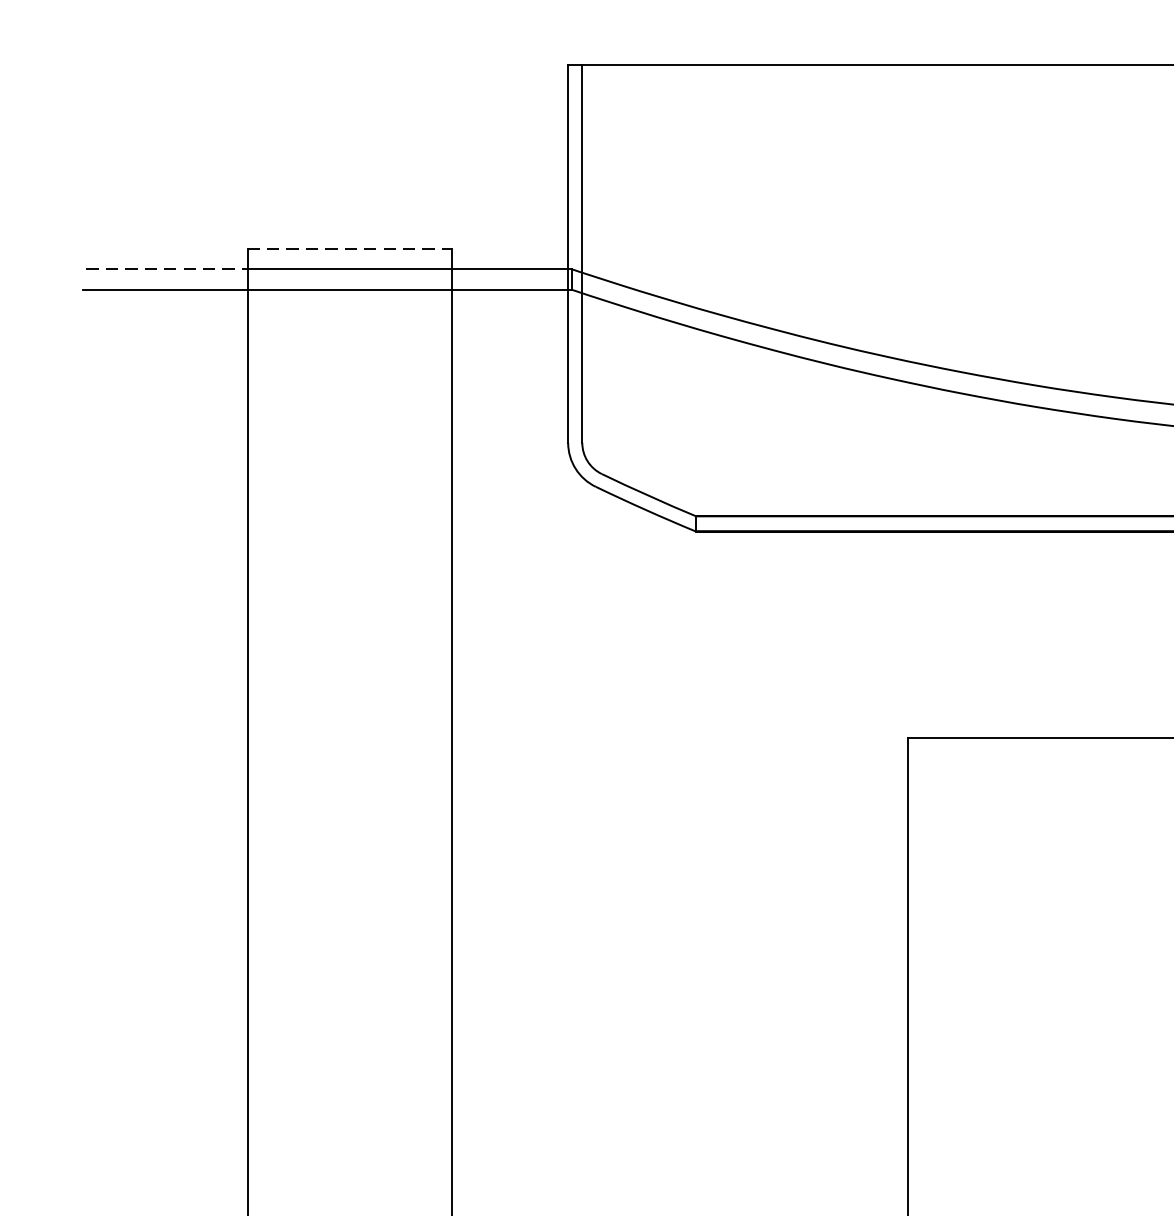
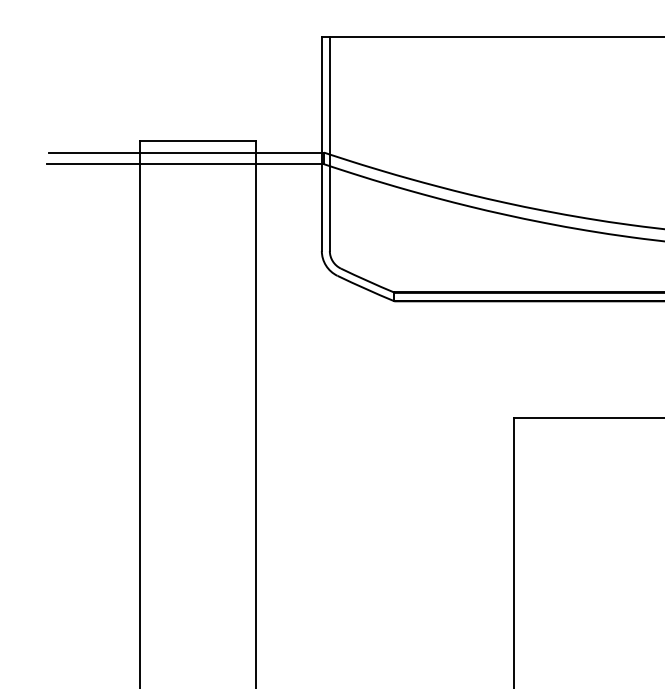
line: (350, 249) -> (198, 141), dashed -> solid
line: (166, 269) -> (94, 152), dashed -> solid

